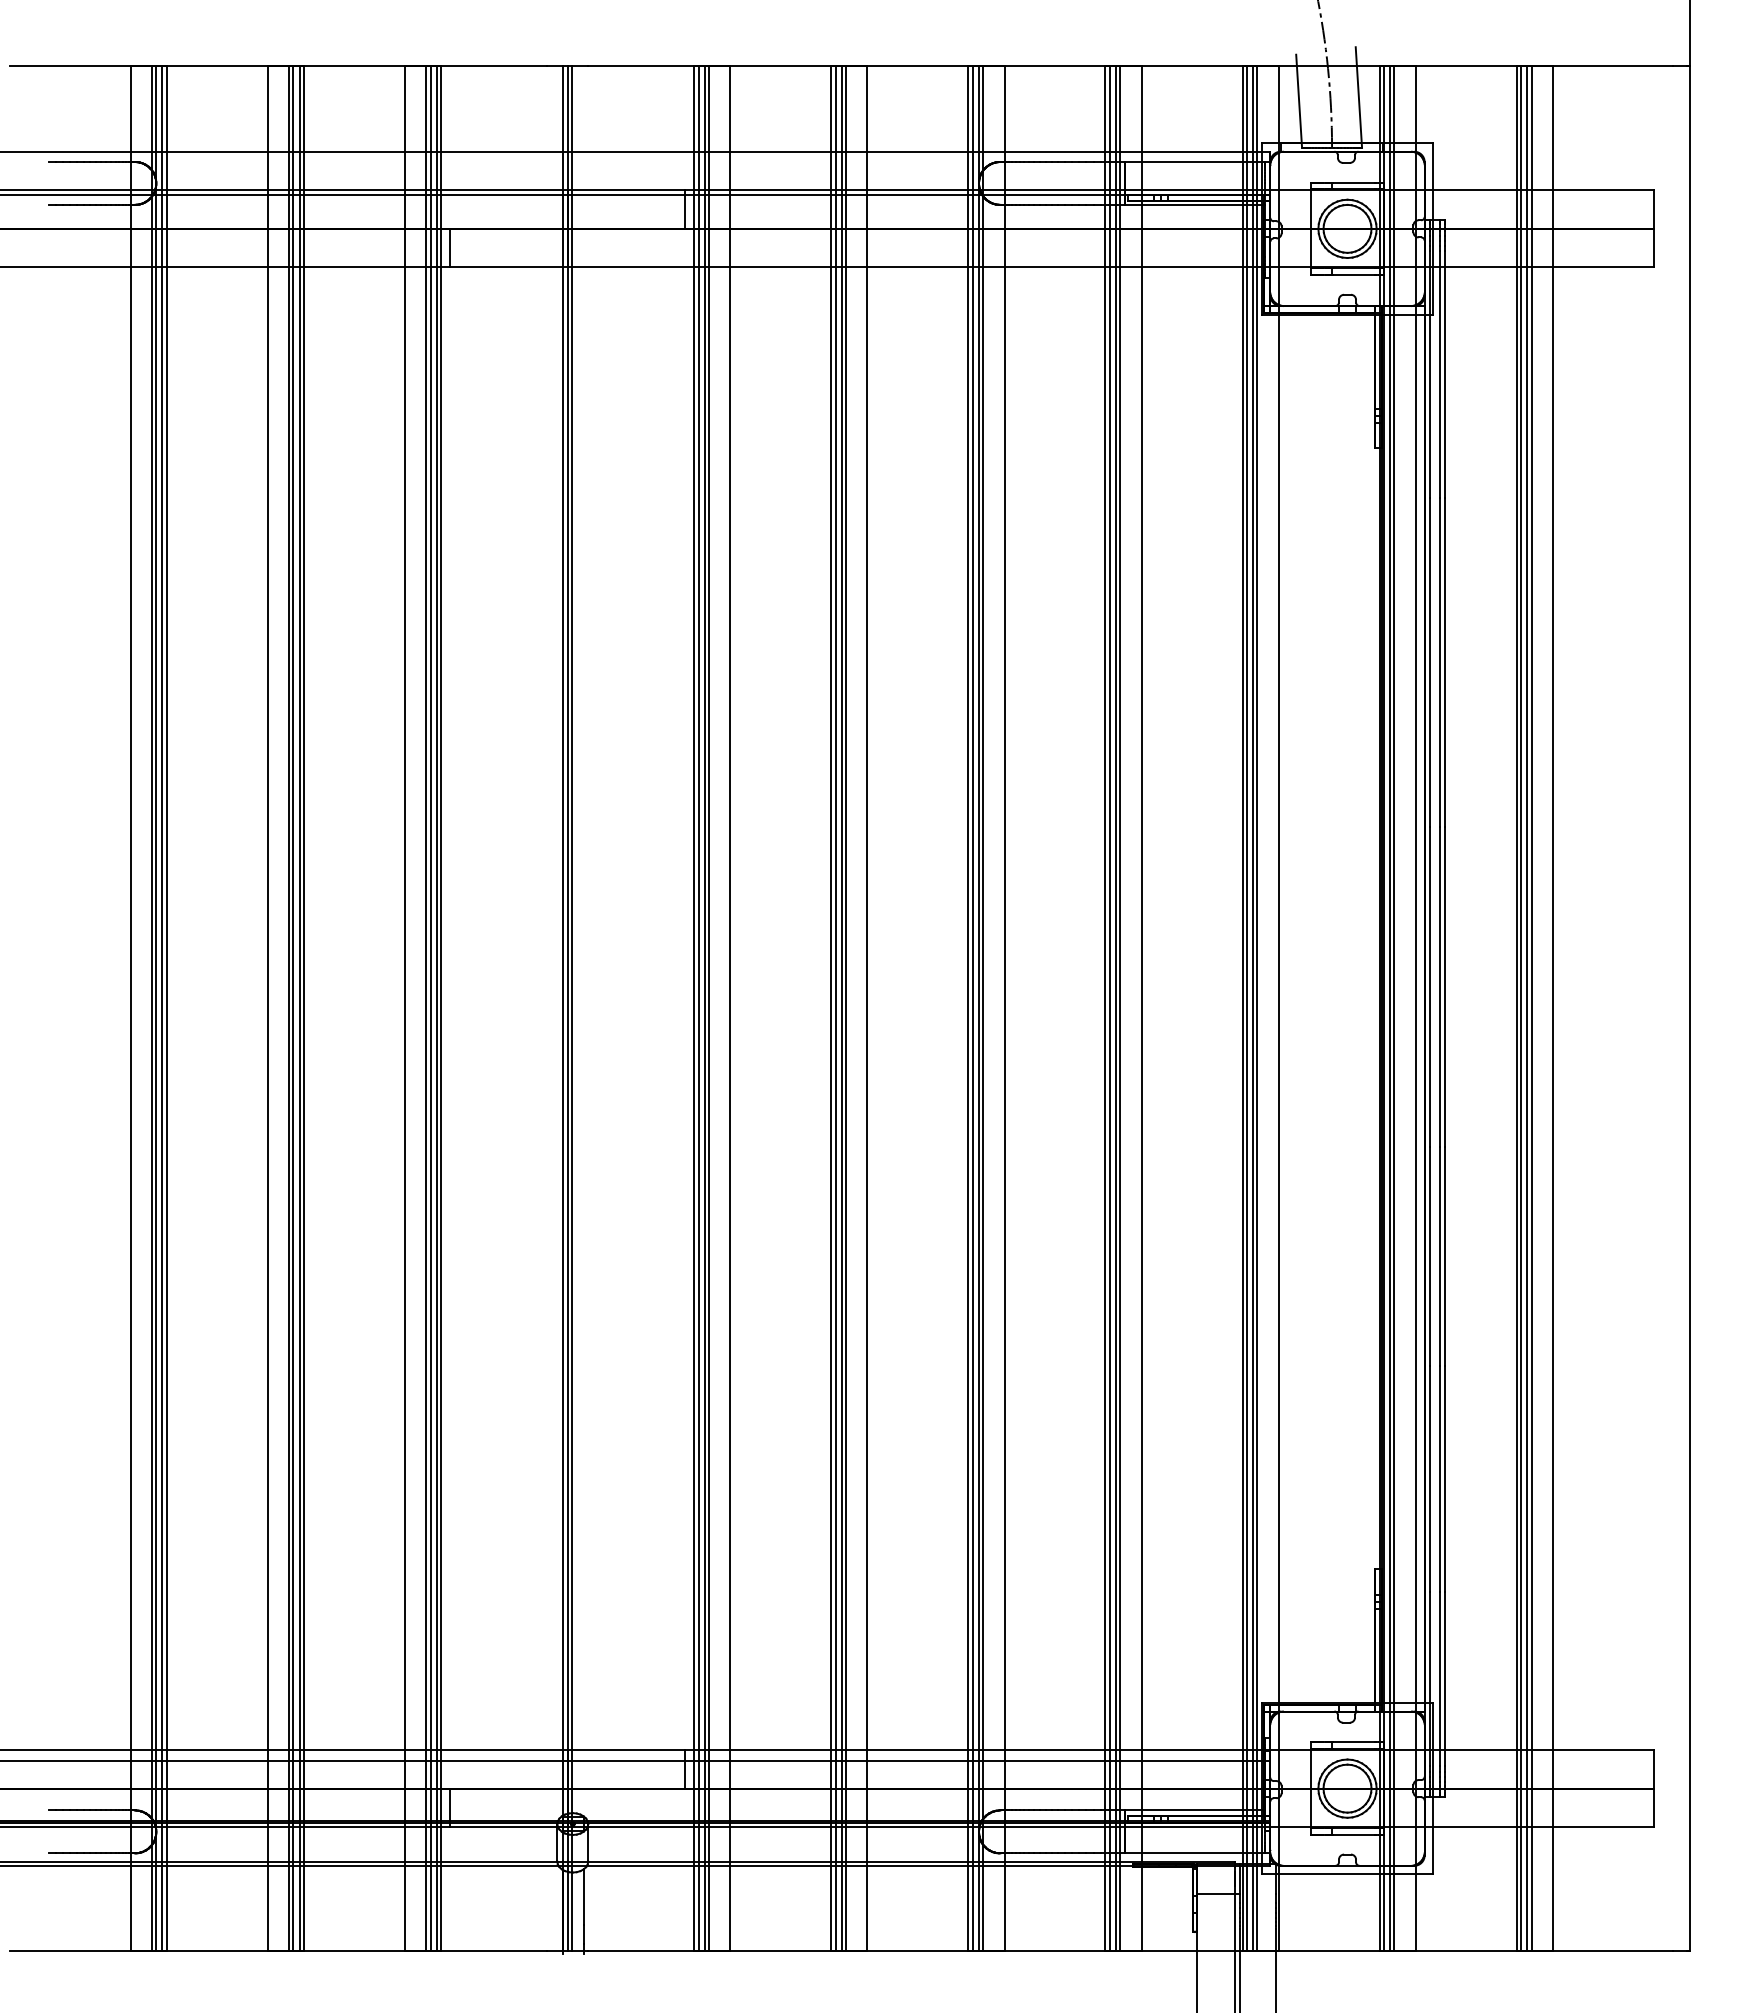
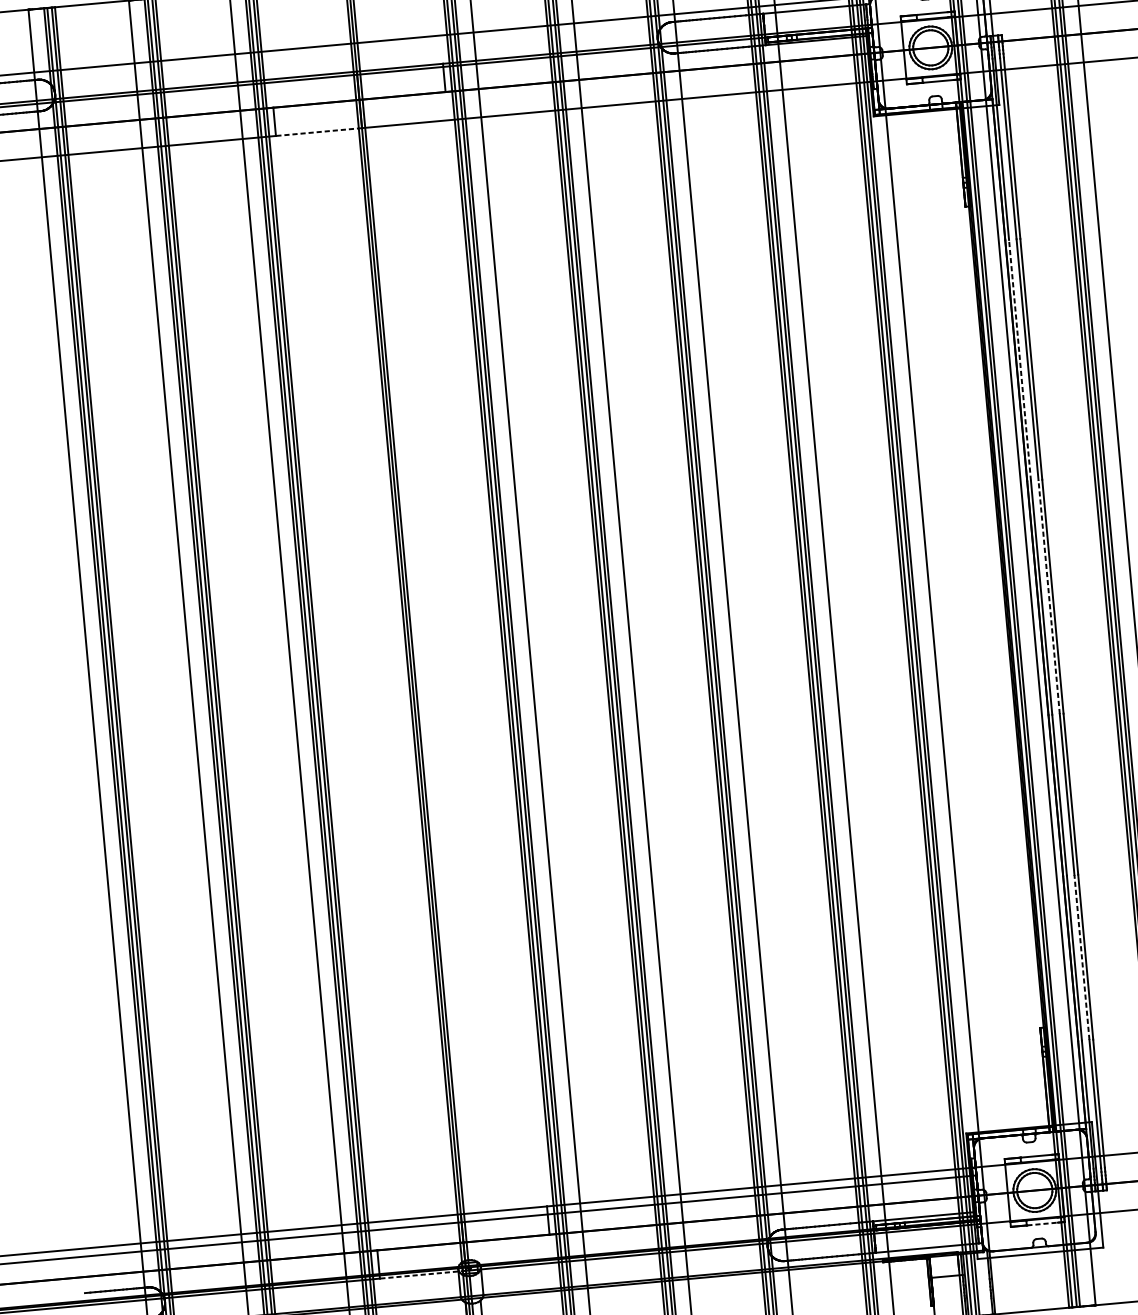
line: (508, 267) -> (318, 132), solid -> dashed
line: (1429, 662) -> (1019, 360), solid -> dashed
line: (1440, 986) -> (1049, 596), solid -> dashed
line: (1440, 1478) -> (1082, 957), solid -> dashed
line: (508, 1827) -> (422, 1274), solid -> dashed
line: (1353, 1834) -> (1042, 1223), solid -> dashed

